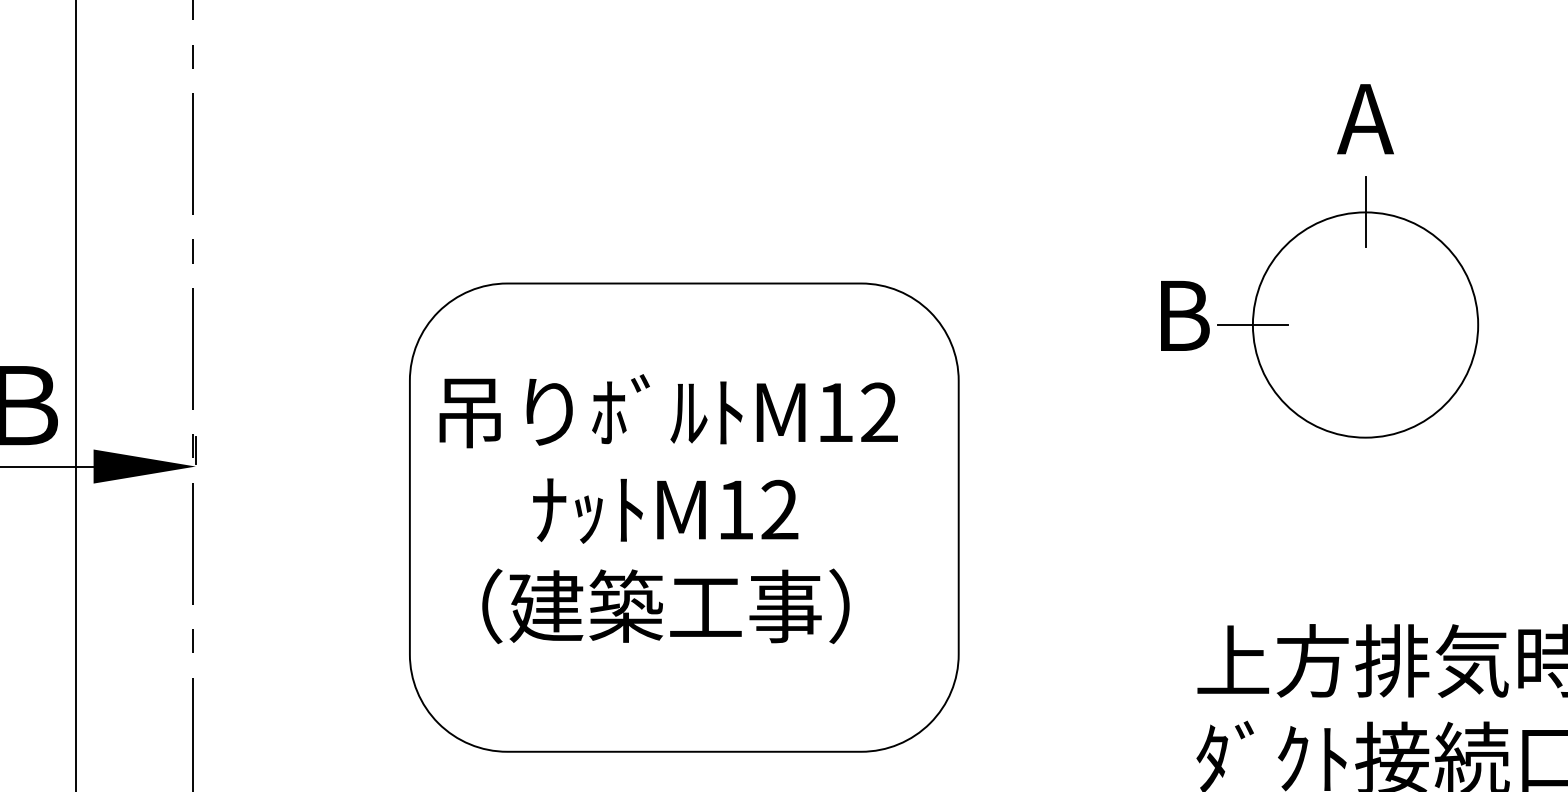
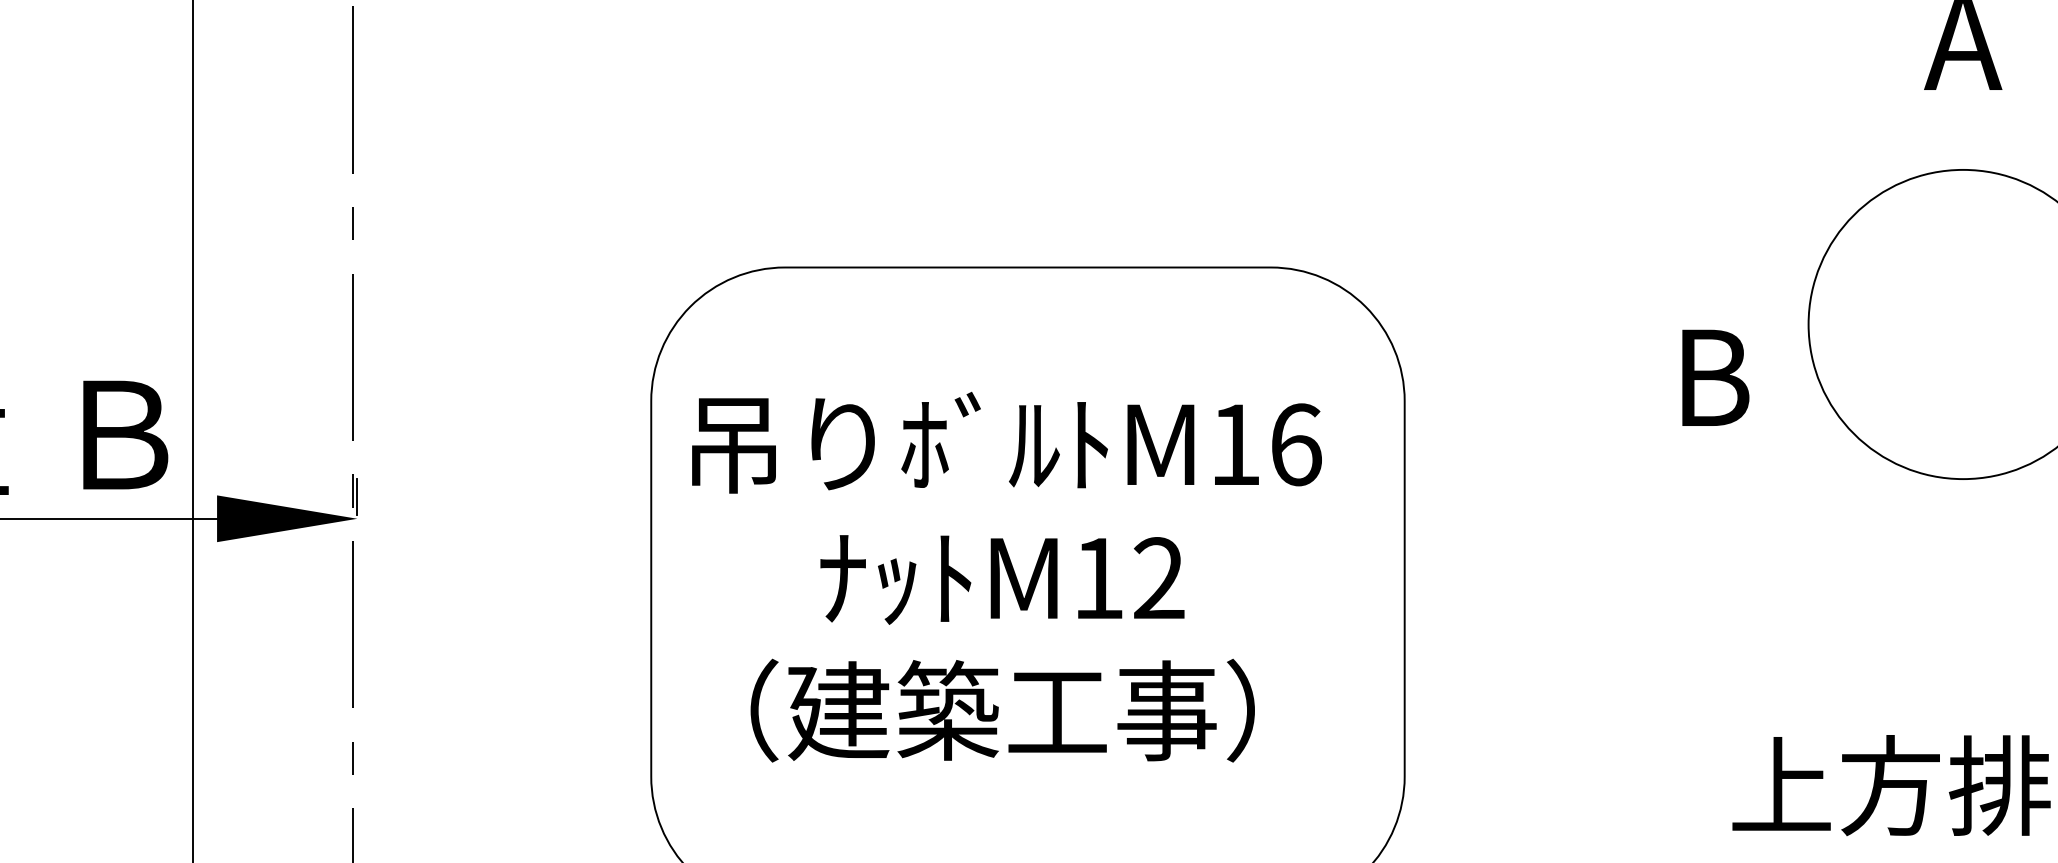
line: (1365, 212) -> (1963, 170), removed
text: (1185, 315) -> (1716, 377), moved
line: (1252, 325) -> (1807, 325), removed
text: (879, 412) -> (1295, 444), M12 -> M16

